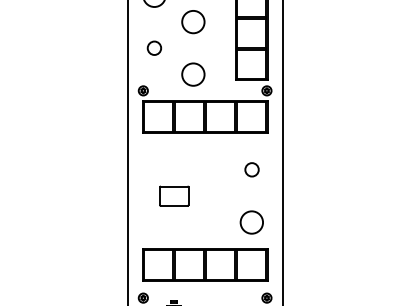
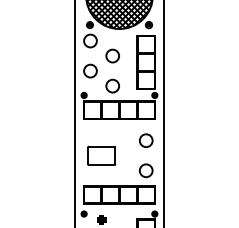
circle: (154, 47) -> (90, 70), size x1.67
circle: (252, 169) -> (146, 140), size x1.67
part: (173, 195) -> (101, 155), size x1.67

